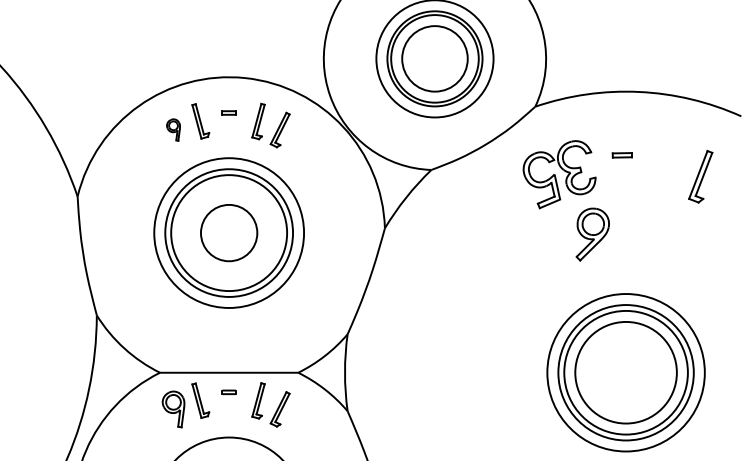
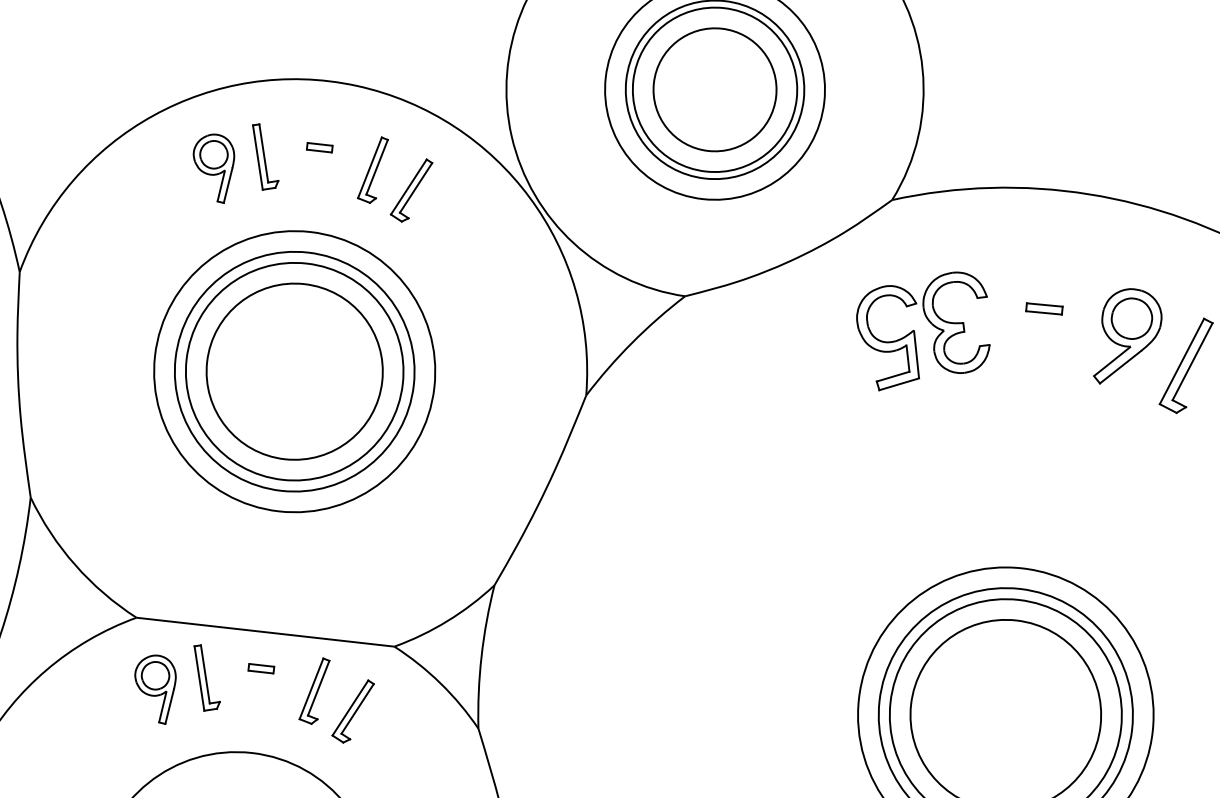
part: (173, 129) -> (212, 166), size x1.67
circle: (229, 233) -> (295, 372), size x1.67
part: (592, 234) -> (1128, 337), moved

